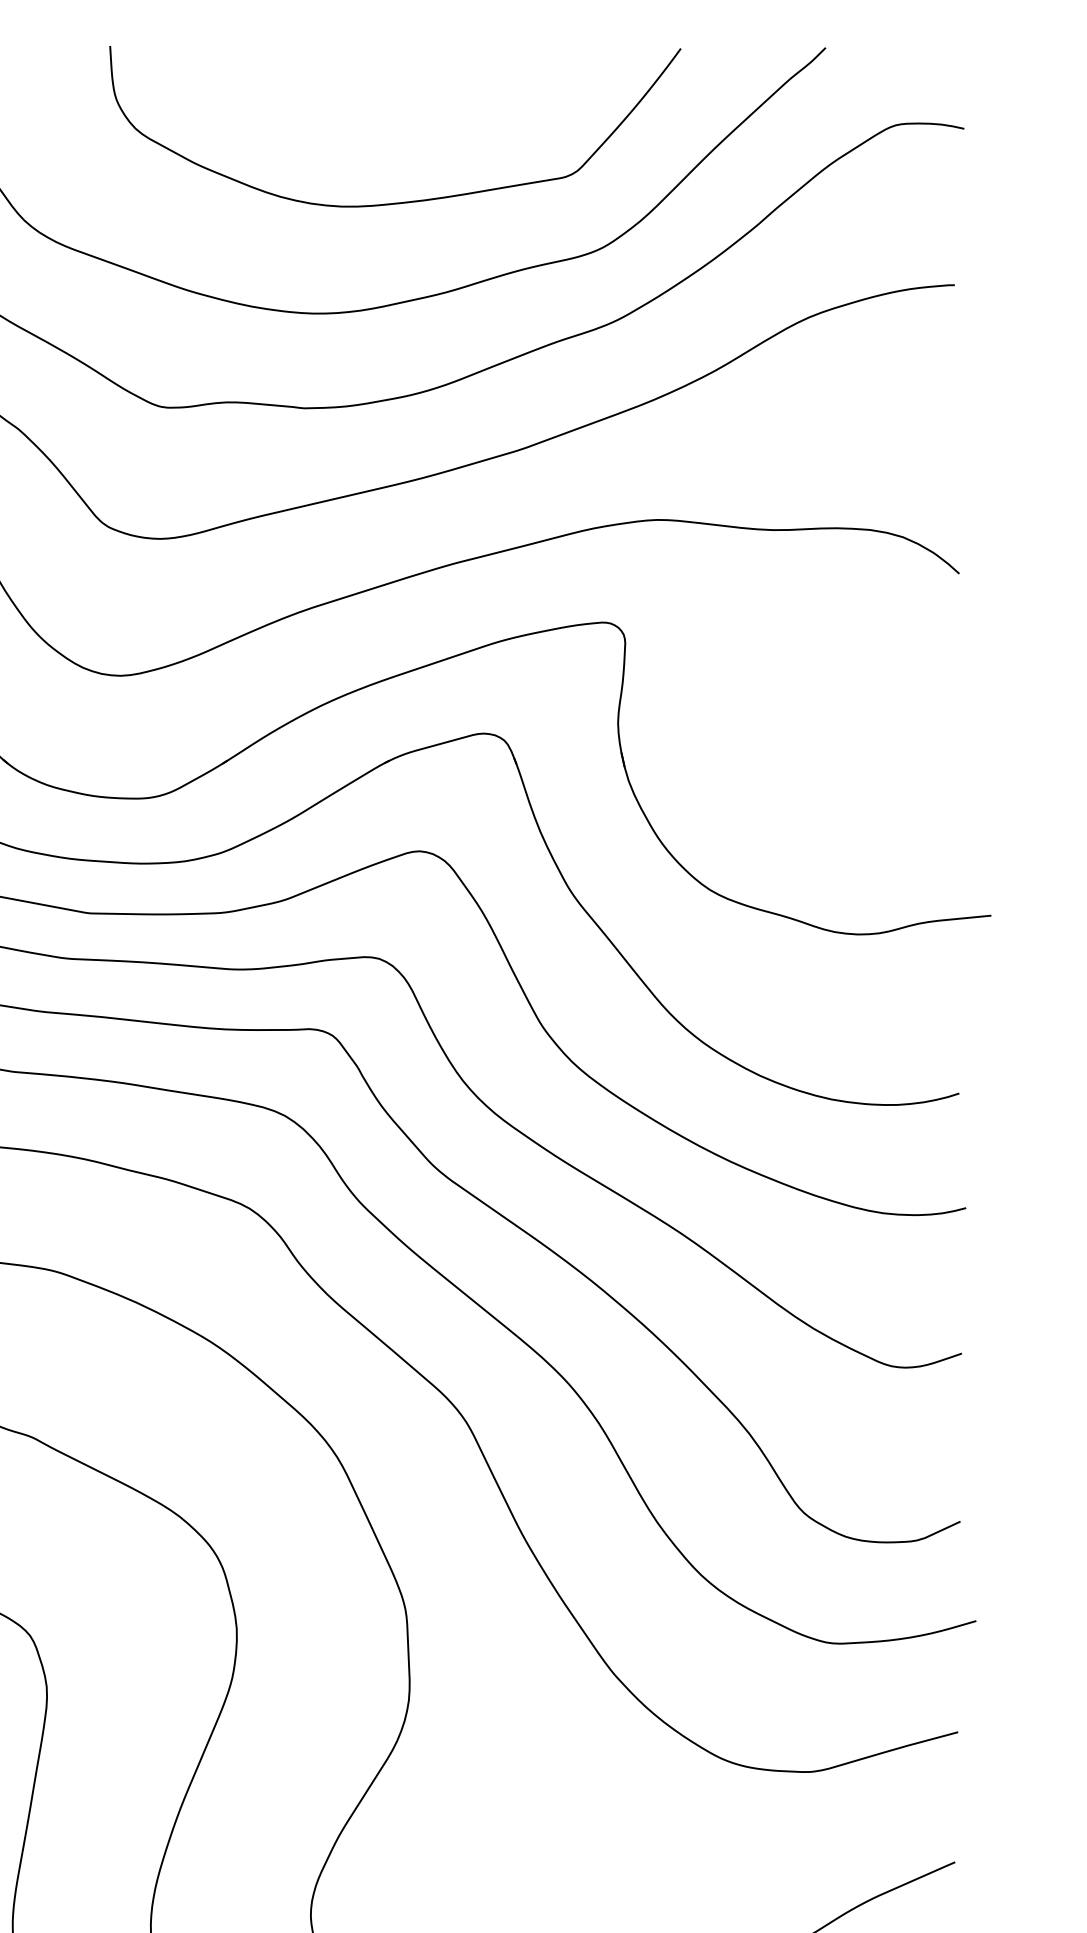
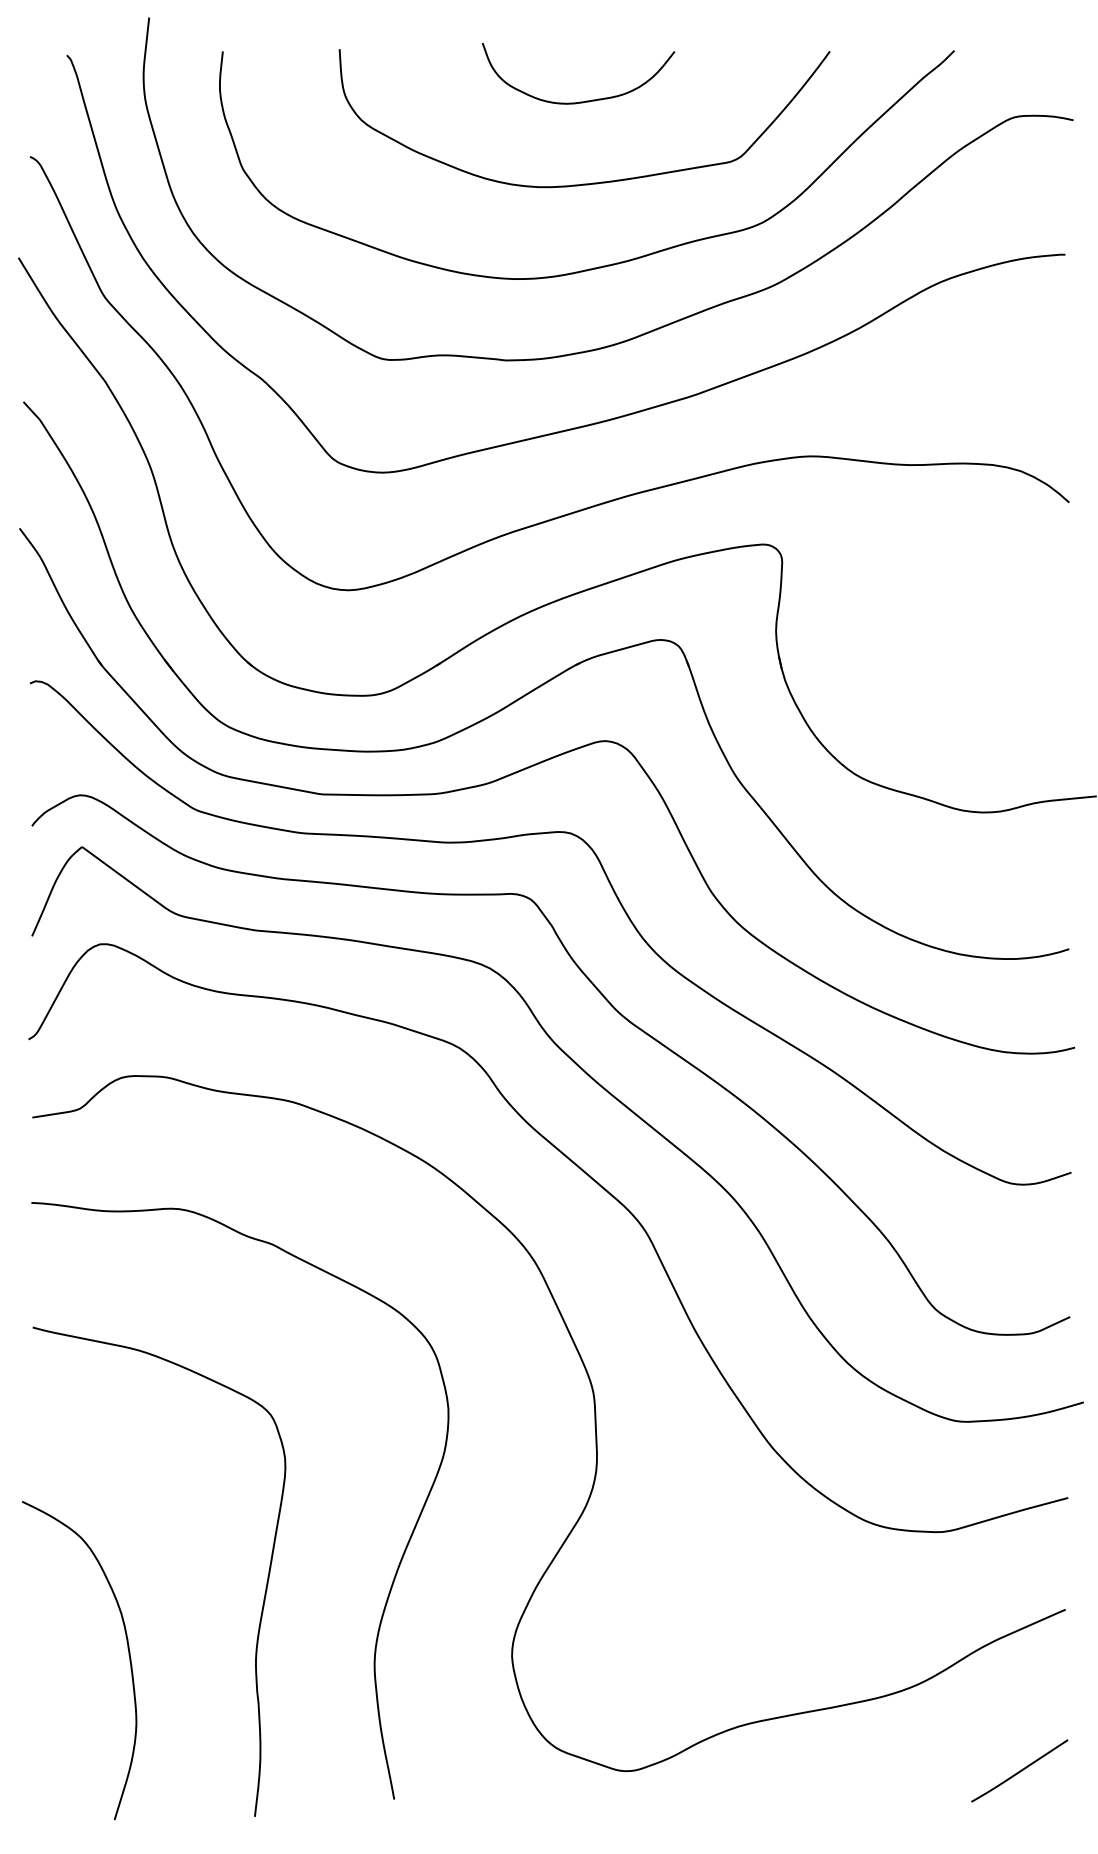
curve: (389, 106) -> (579, 101), added

